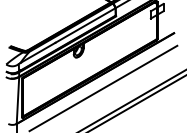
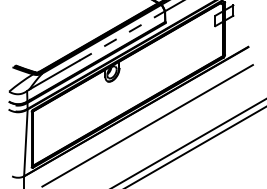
line: (85, 25) -> (122, 35), solid -> dashed

